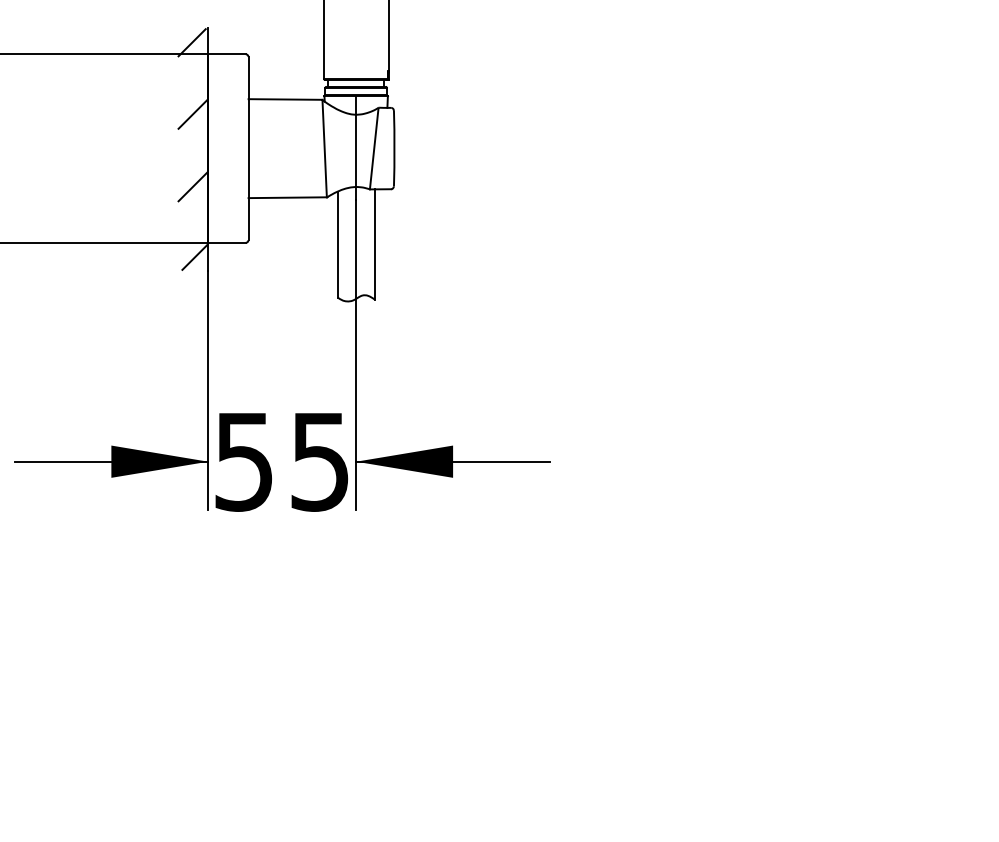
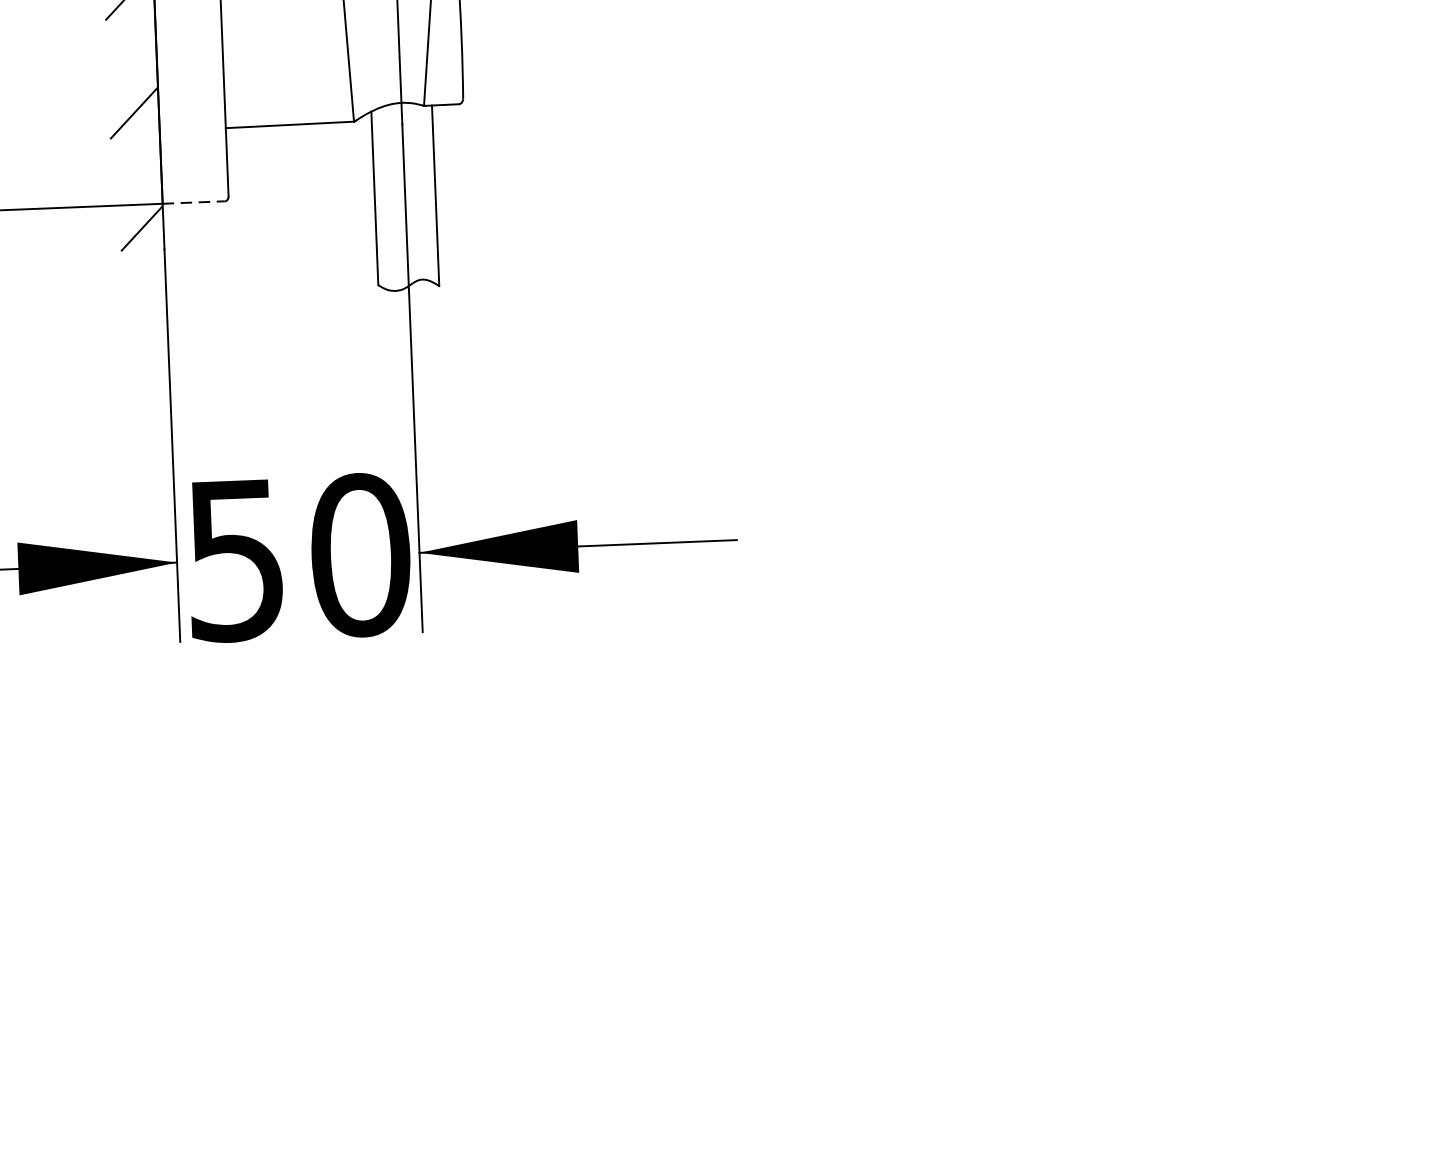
line: (227, 242) -> (194, 202), solid -> dashed
text: (320, 461) -> (360, 554), 55 -> 50

